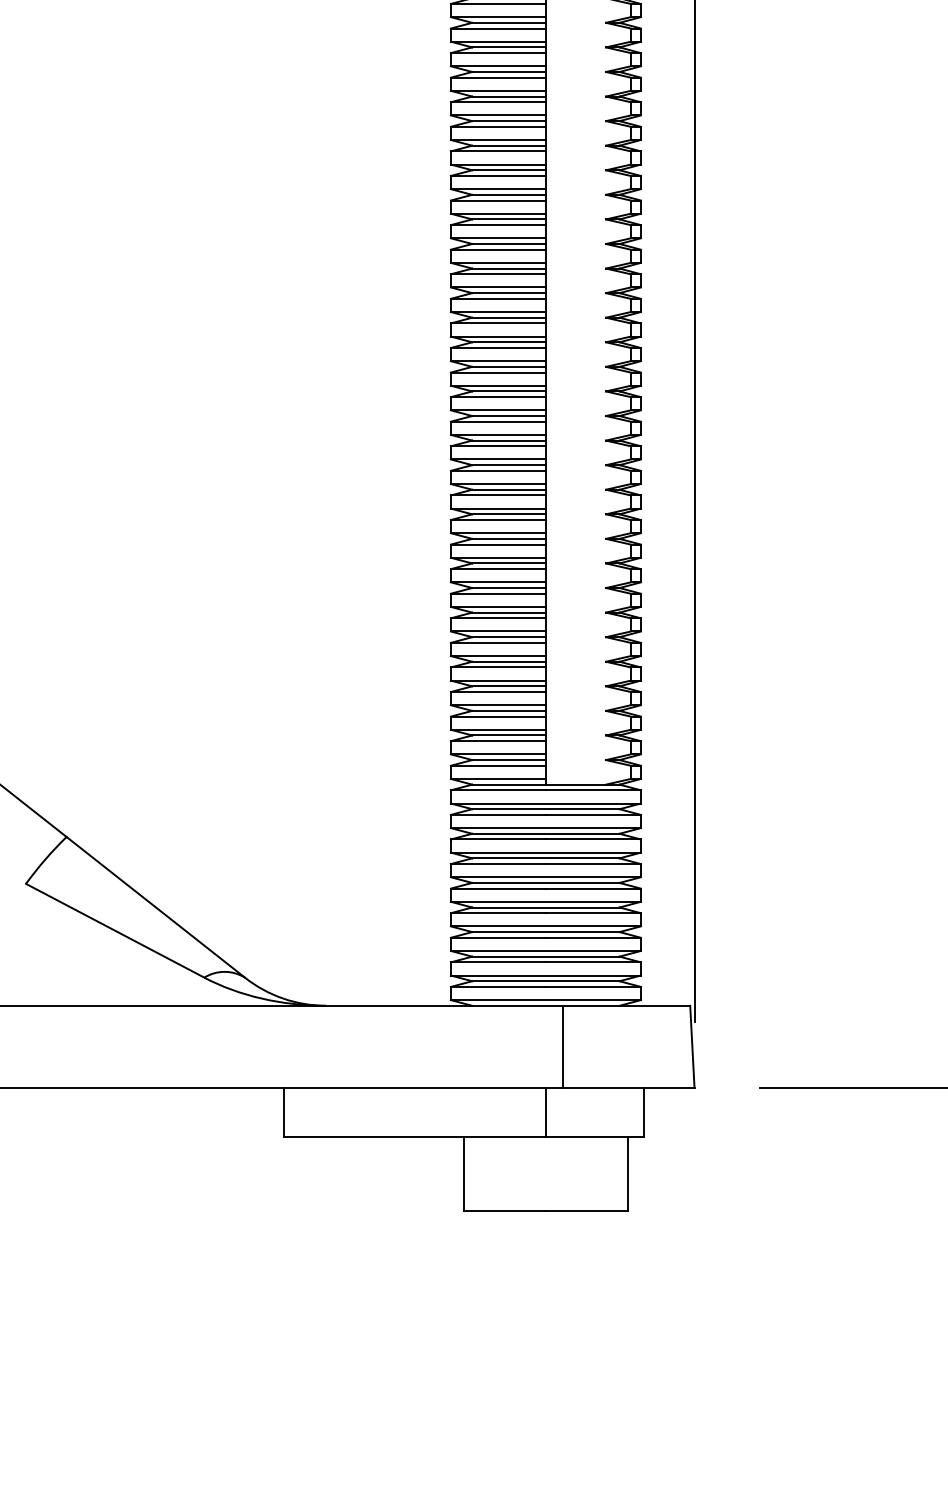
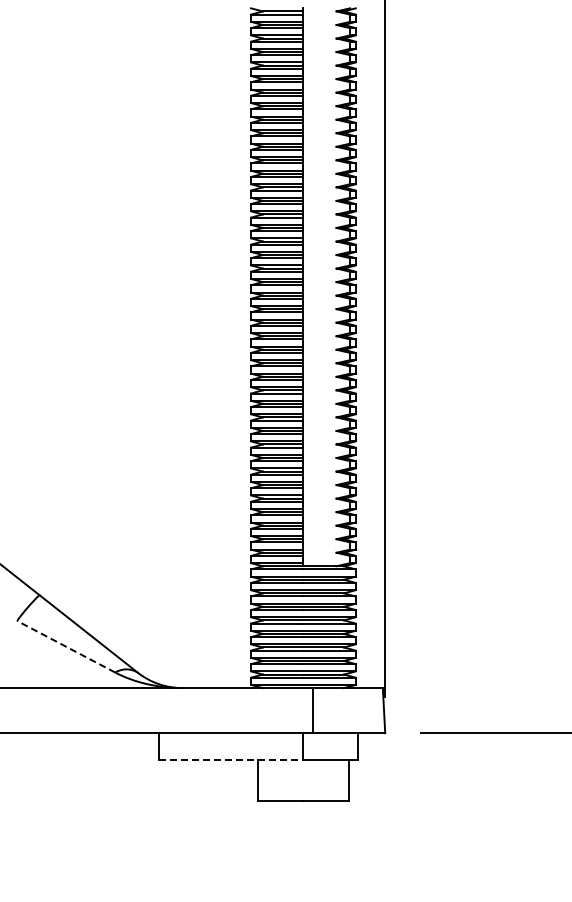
line: (113, 930) -> (65, 646), solid -> dashed
line: (415, 1137) -> (231, 760), solid -> dashed

